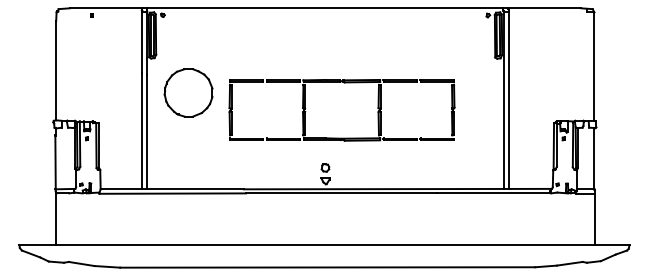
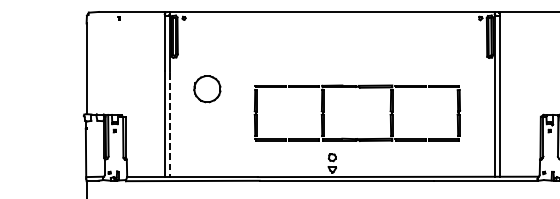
part: (188, 92) -> (207, 88), size x0.6
line: (147, 132) -> (169, 125), solid -> dashed
part: (341, 137) -> (356, 138), moved

